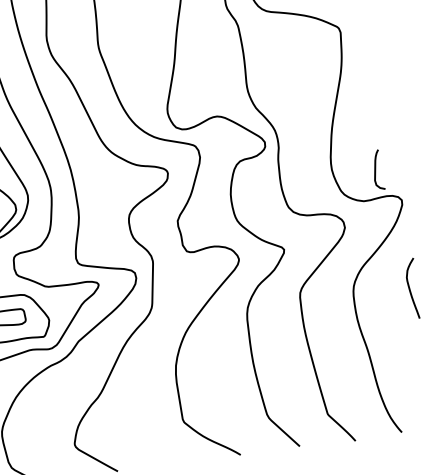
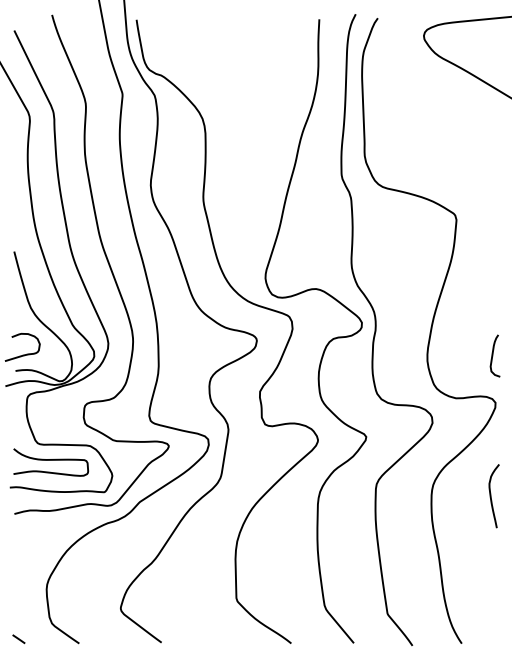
curve: (376, 169) -> (493, 355), moved

